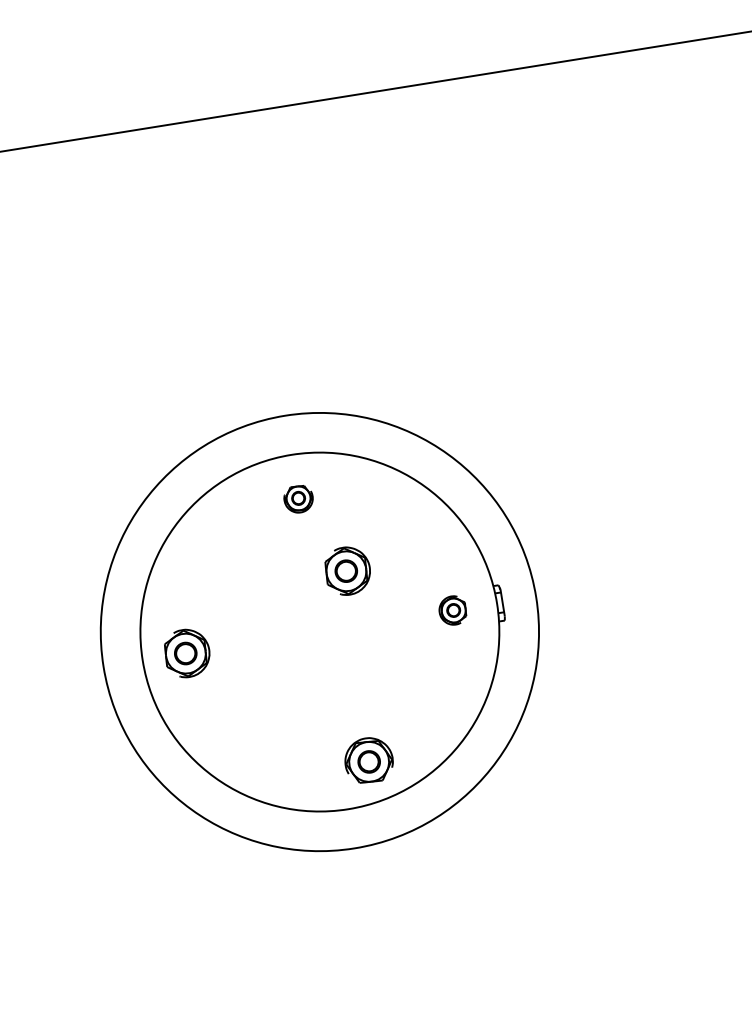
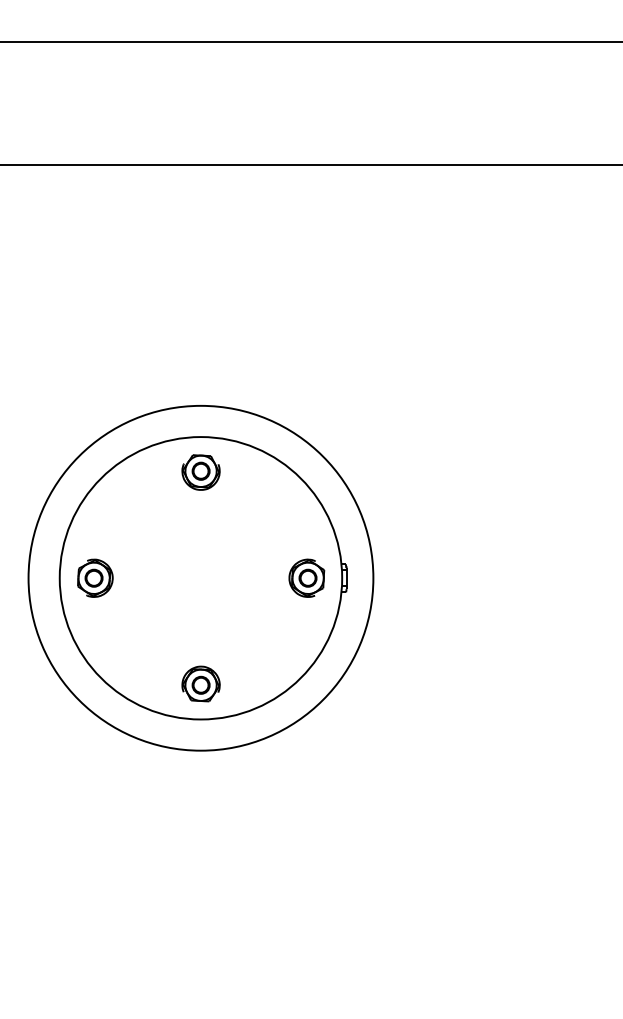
part: (298, 499) -> (200, 472), size x1.67
part: (347, 569) -> (230, 533), removed
part: (452, 609) -> (306, 577), size x1.67
part: (368, 759) -> (200, 683), moved

